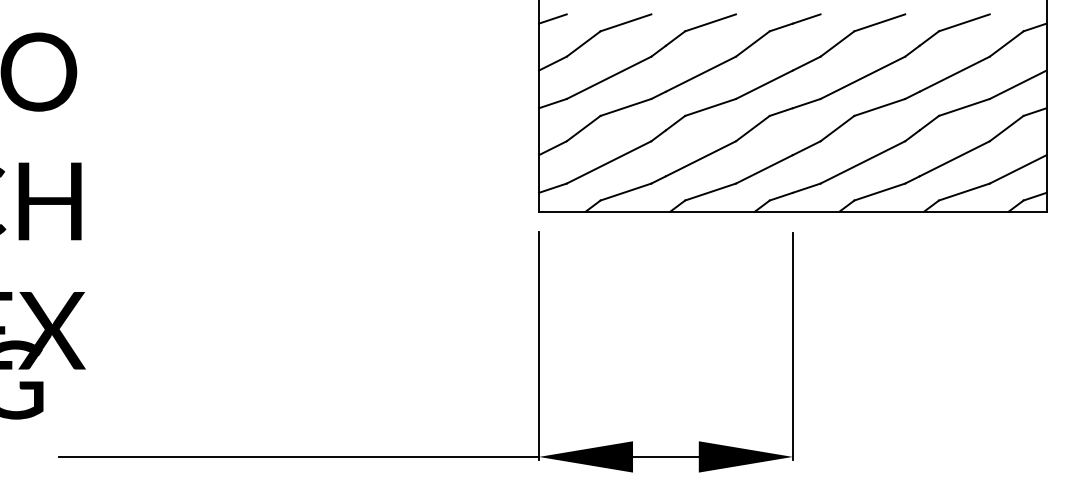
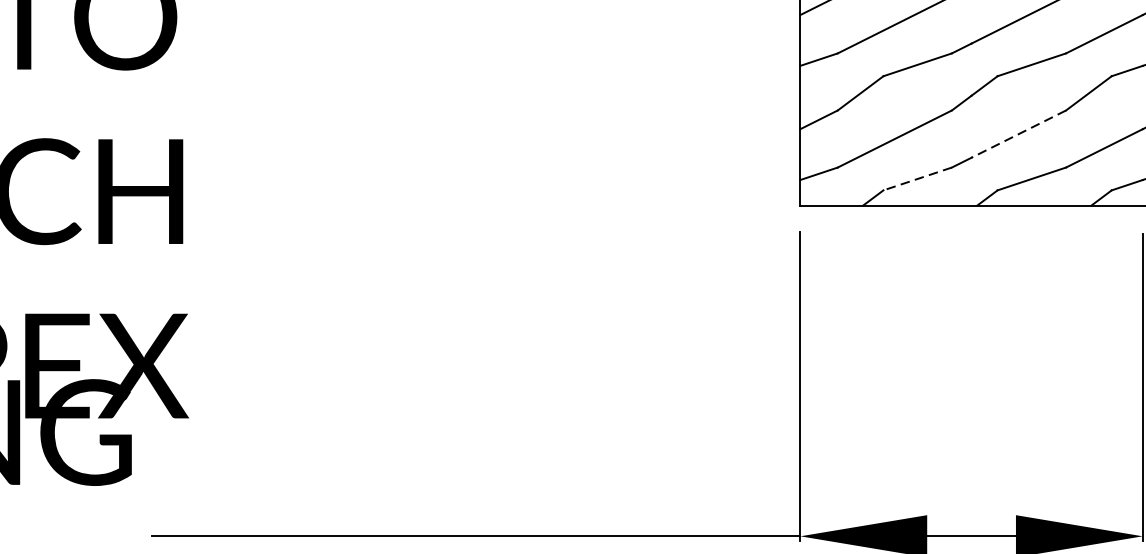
line: (700, 159) -> (1018, 135), solid -> dashed
line: (625, 192) -> (917, 179), solid -> dashed

